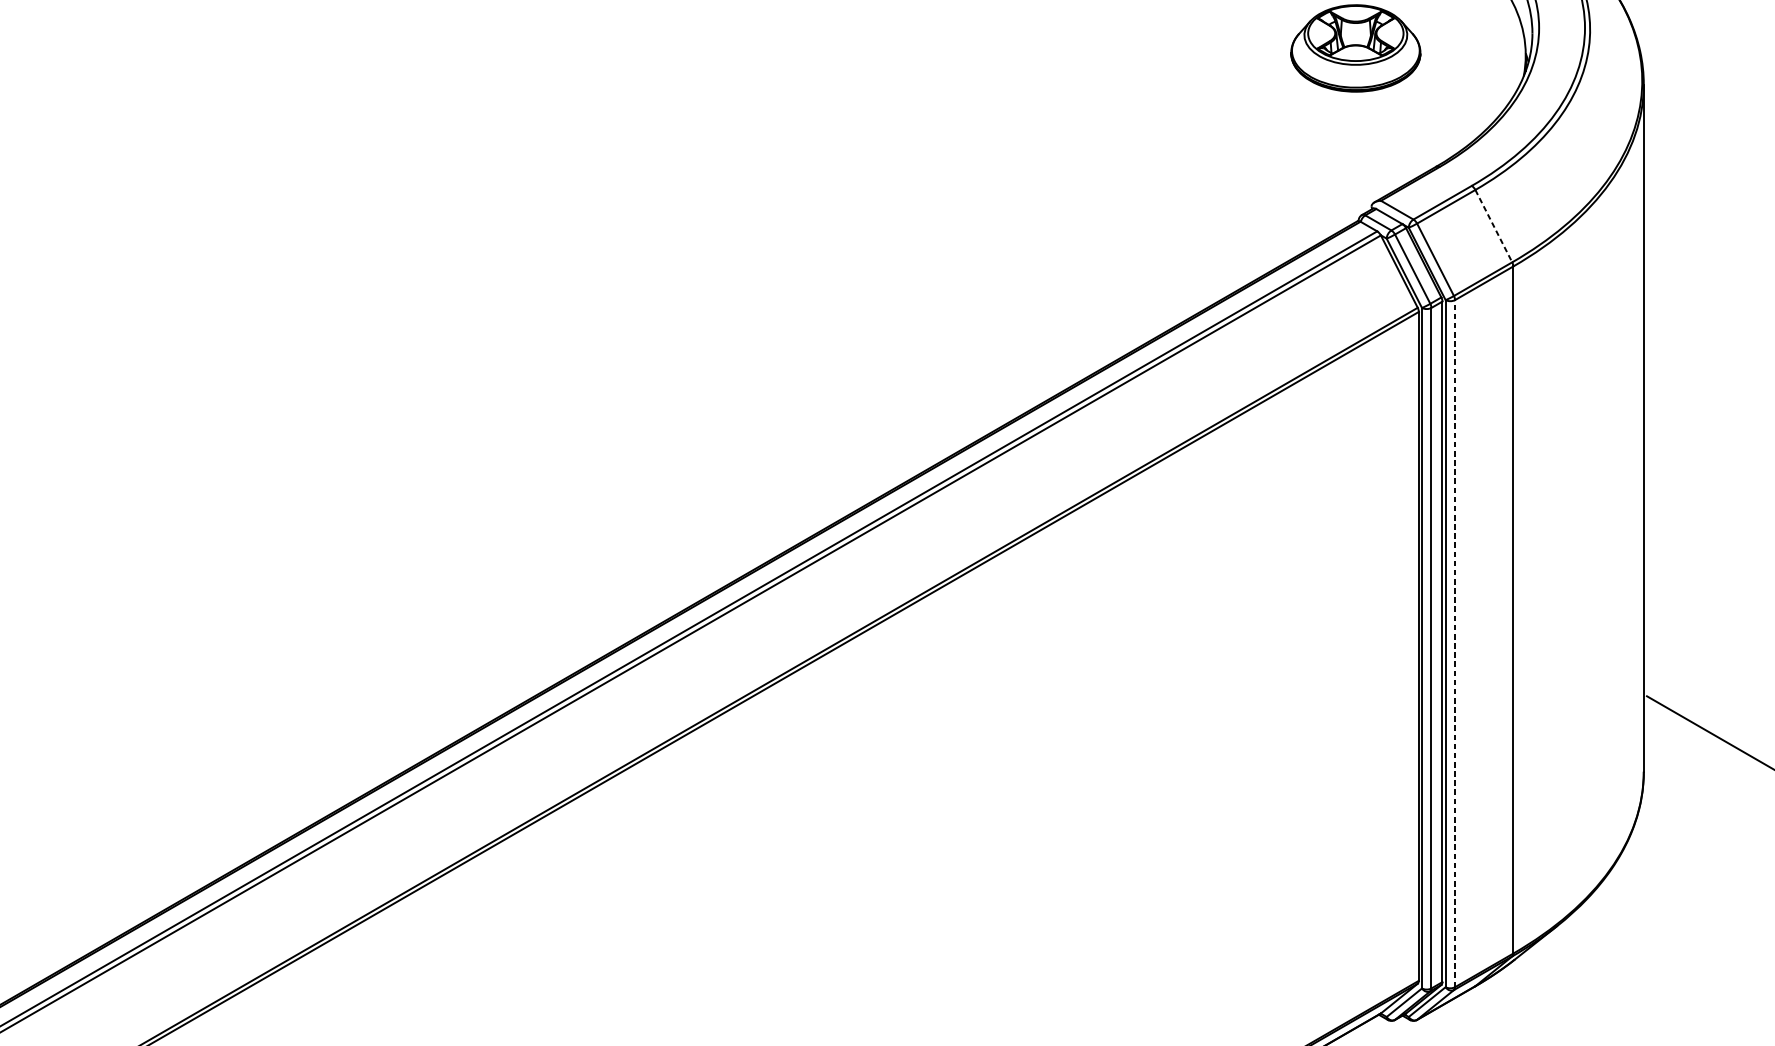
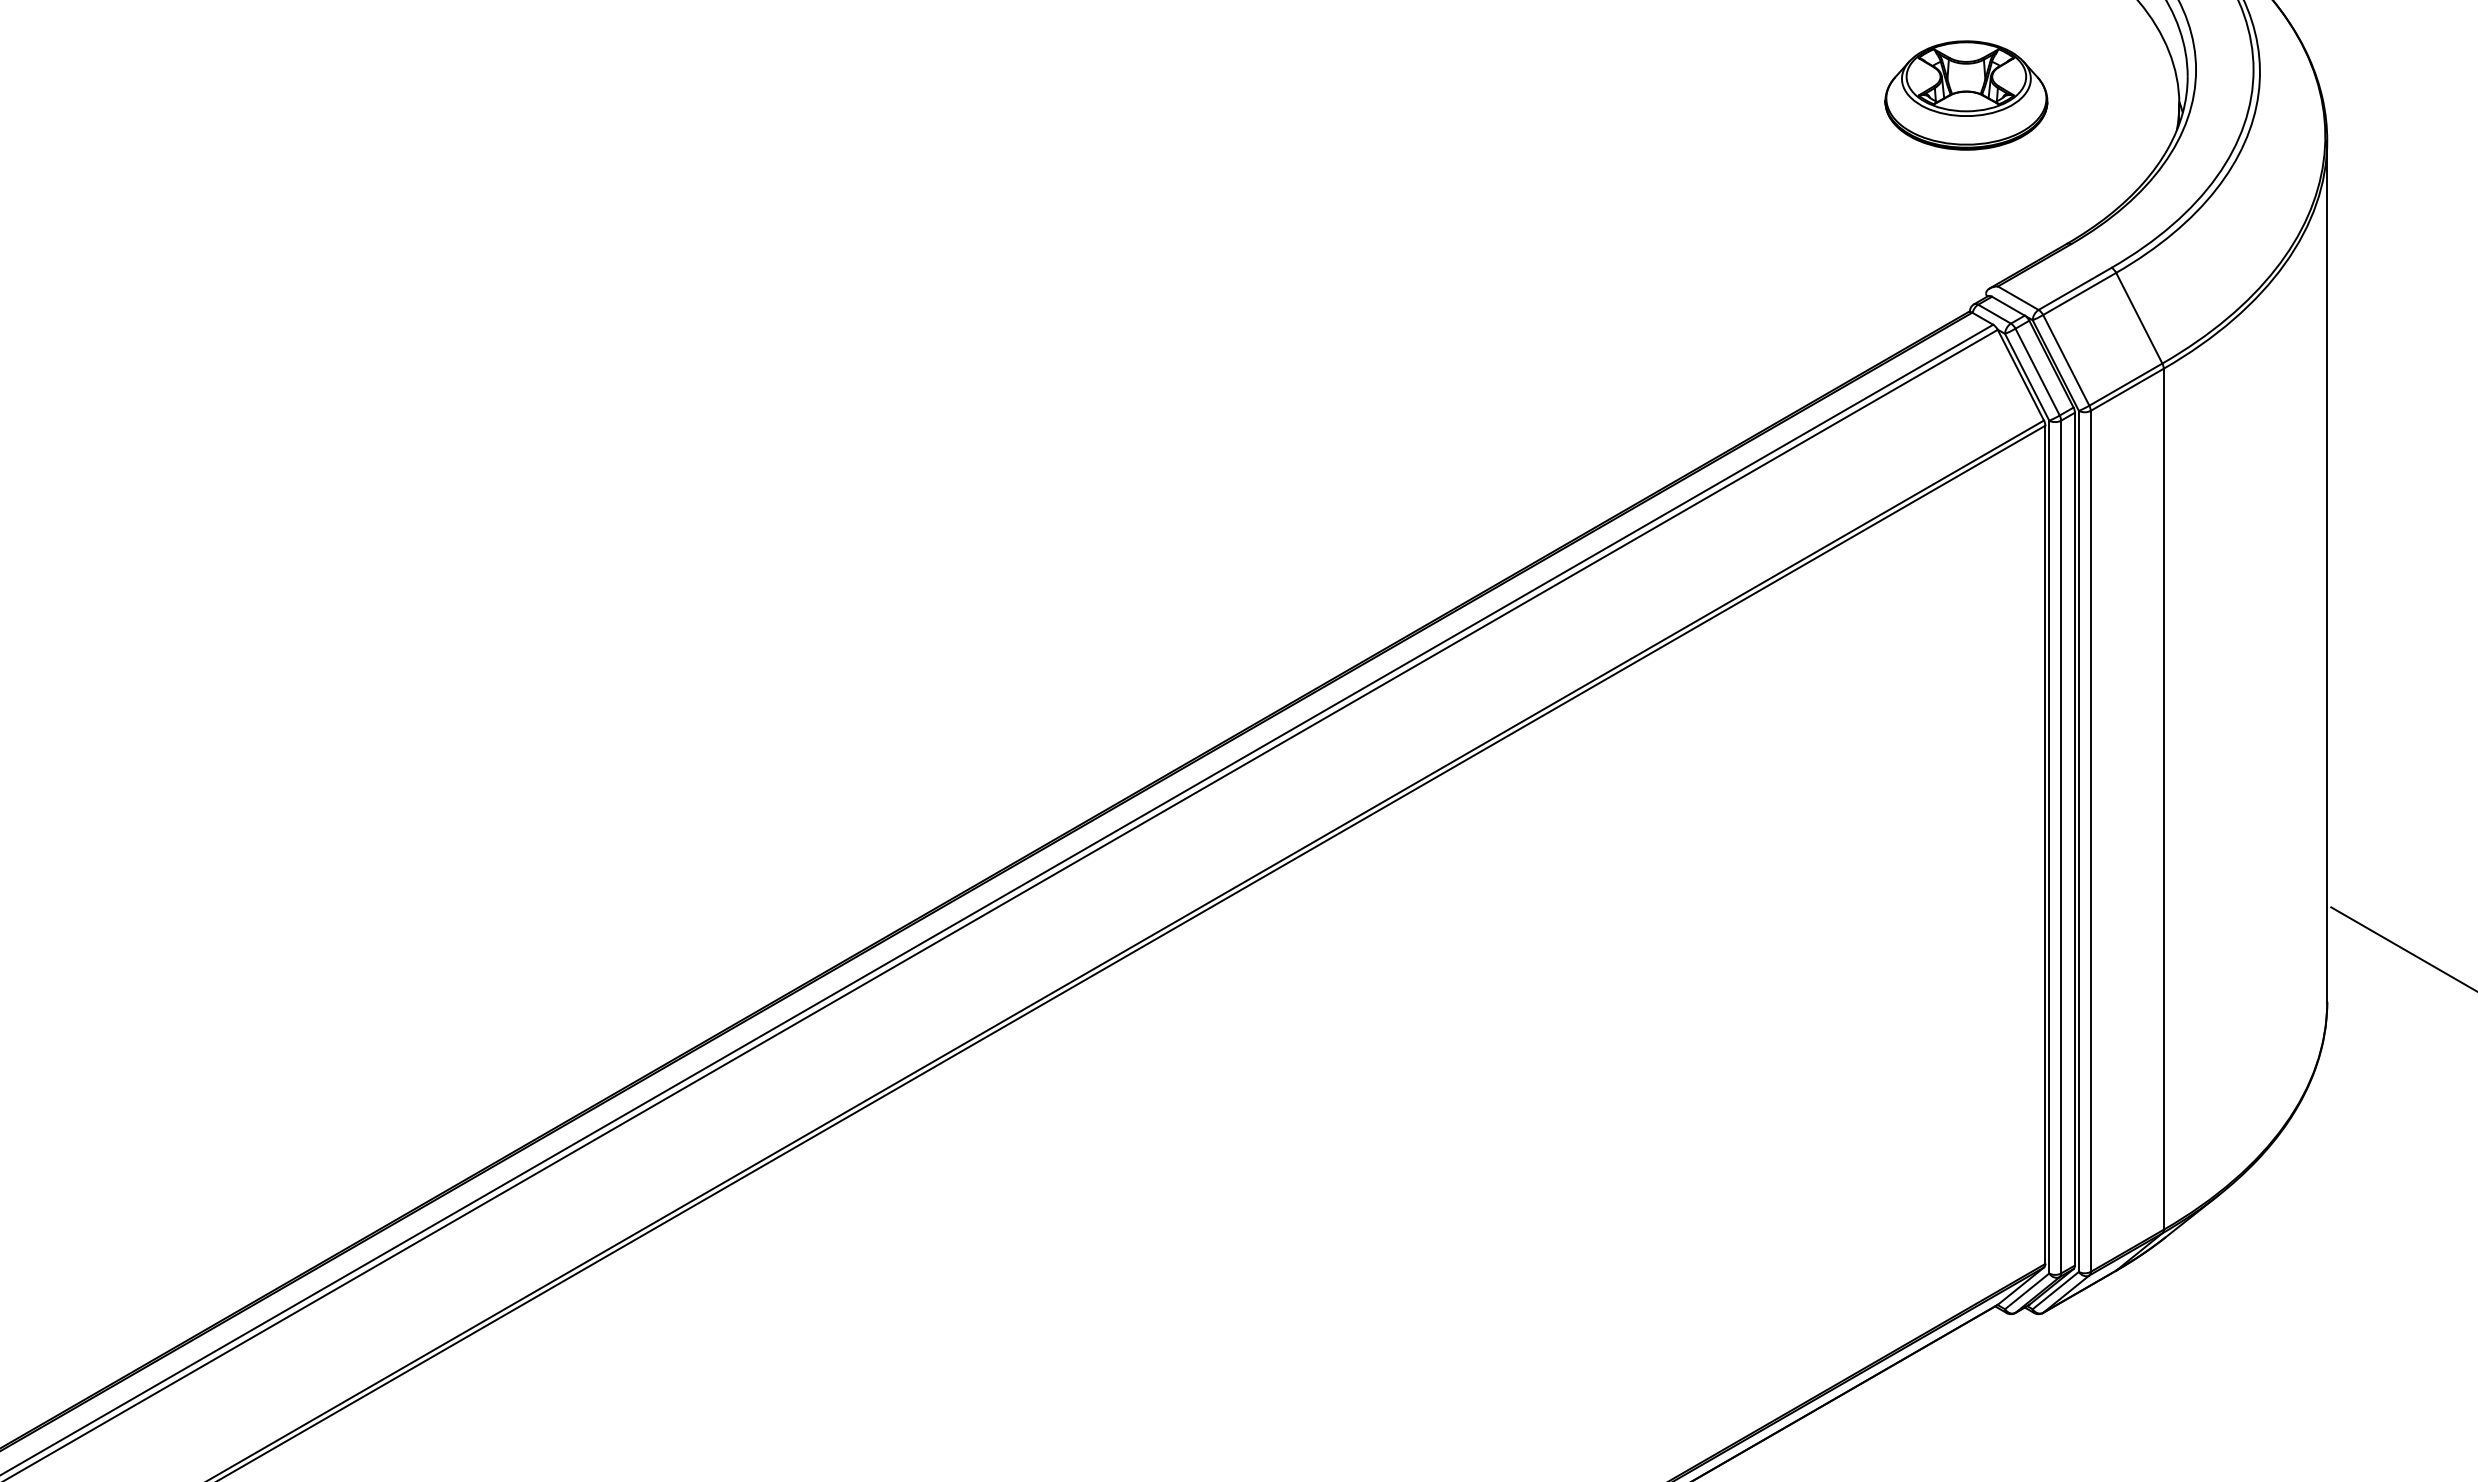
line: (1493, 226) -> (2139, 318), dashed -> solid
line: (1454, 643) -> (2090, 841), dashed -> solid

